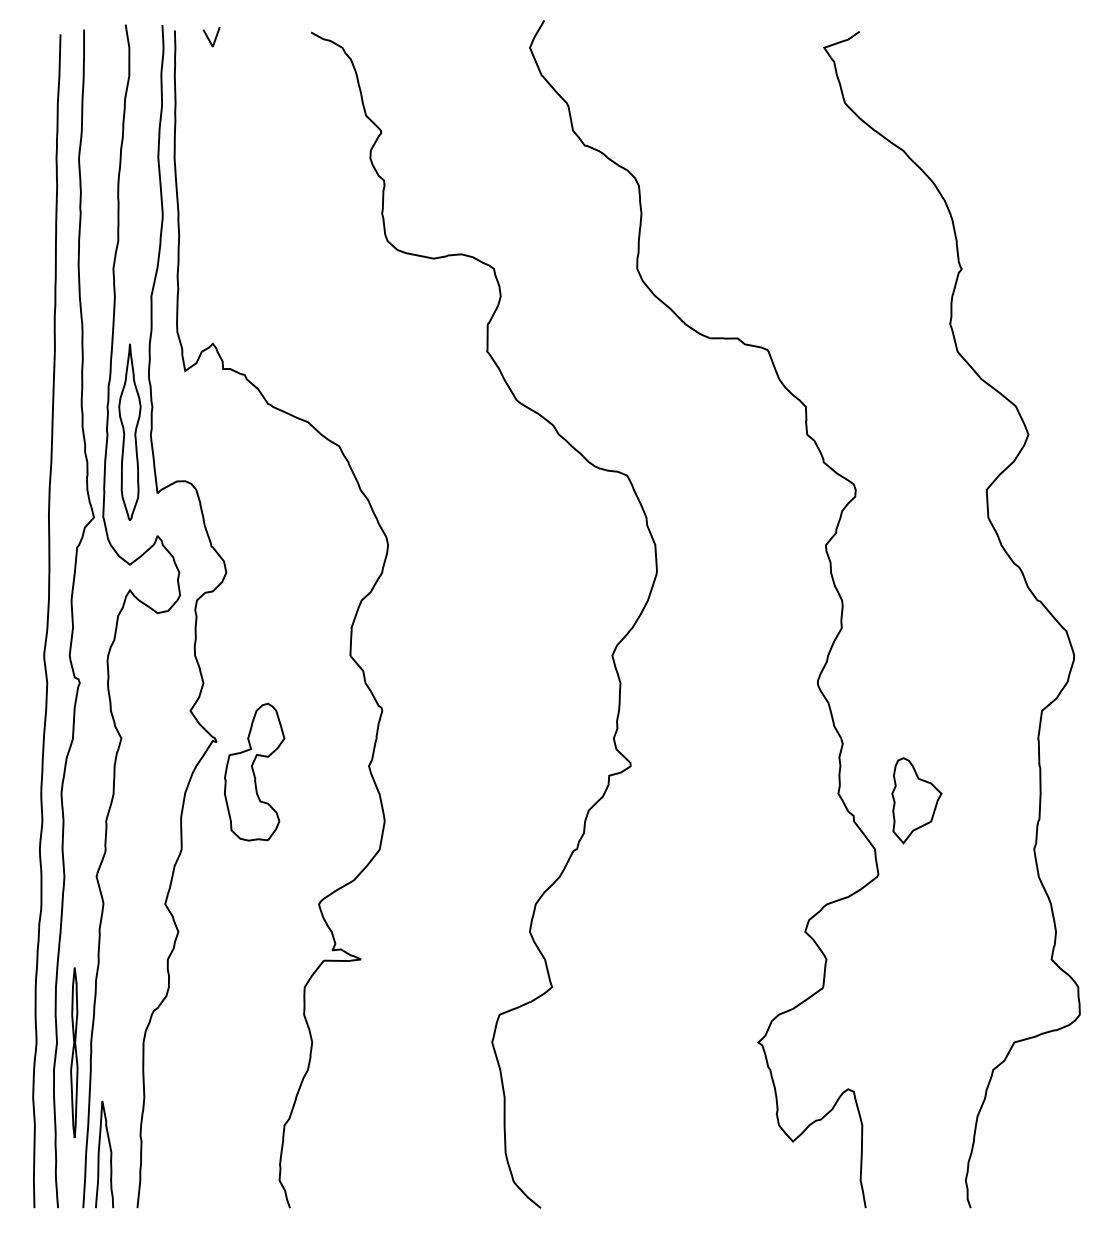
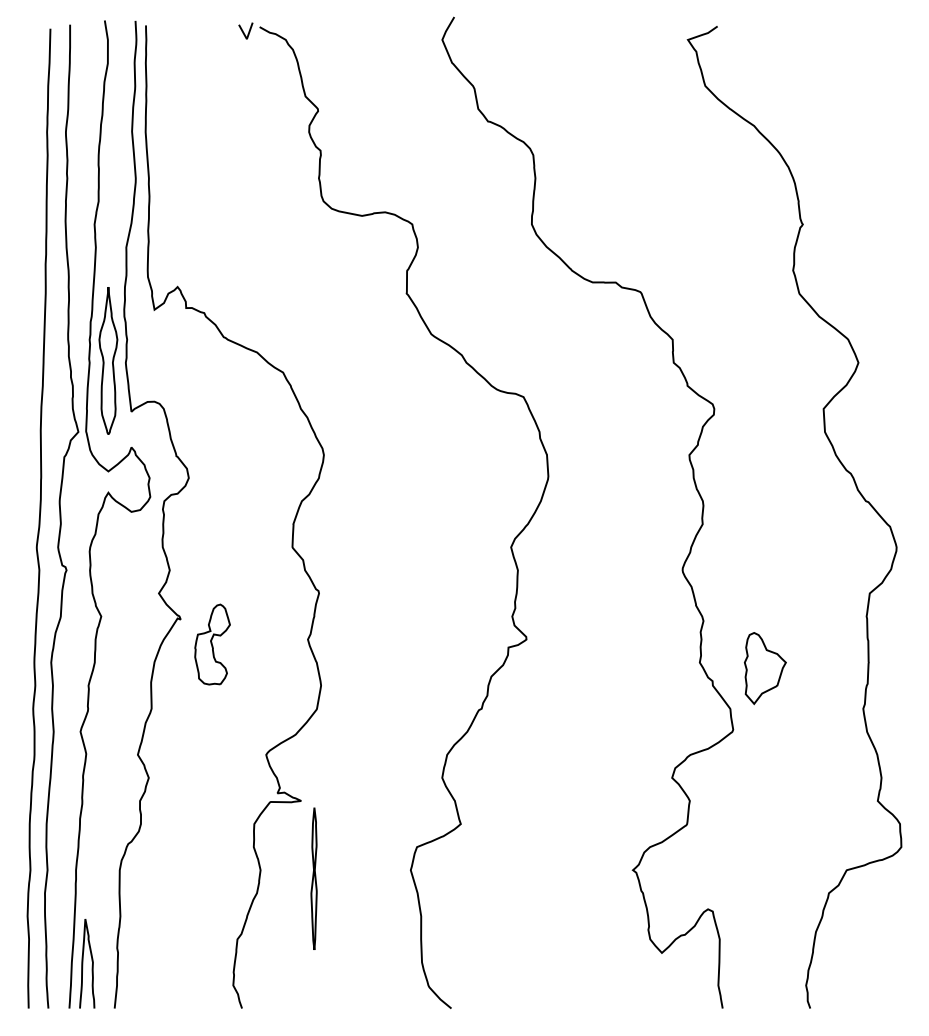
line: (209, 38) -> (244, 32), moved
part: (254, 771) -> (212, 644), size x0.7
part: (74, 1052) -> (314, 878), moved

